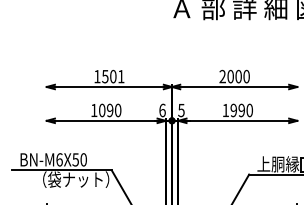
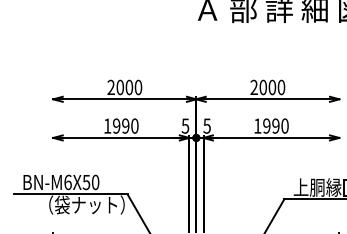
text: (109, 76) -> (124, 87), 1501 -> 2000
text: (102, 109) -> (116, 125), 1090 -> 1990
text: (162, 109) -> (185, 125), 6 -> 5

